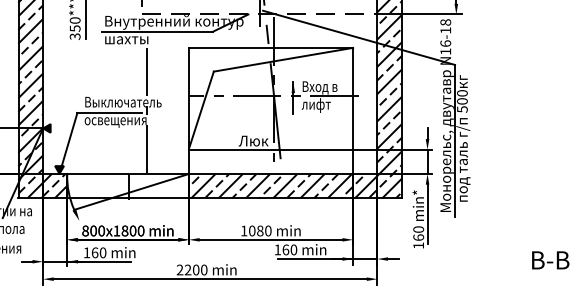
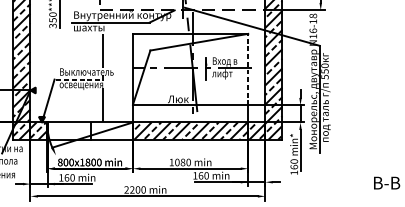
line: (353, 98) -> (248, 69), solid -> dashed
text: (462, 101) -> (325, 71), 500 -> 550
line: (109, 112) -> (77, 79), solid -> dashed

